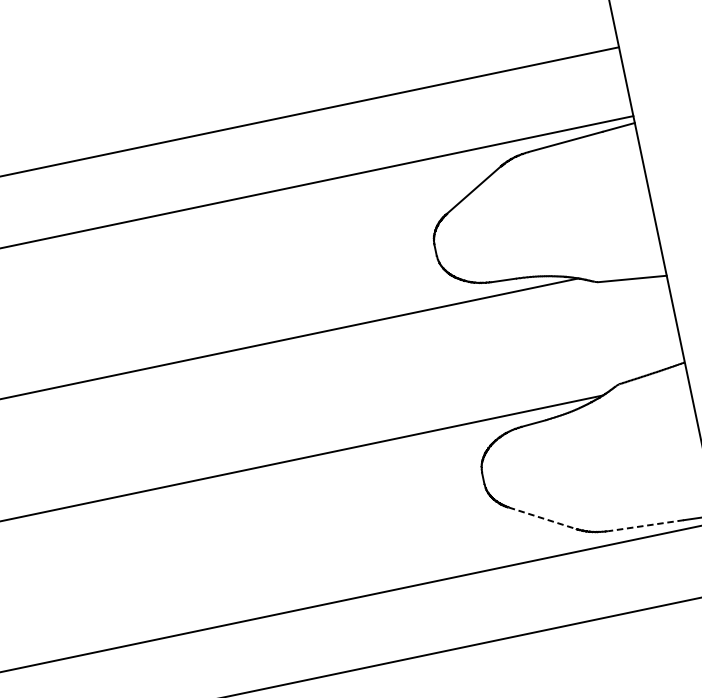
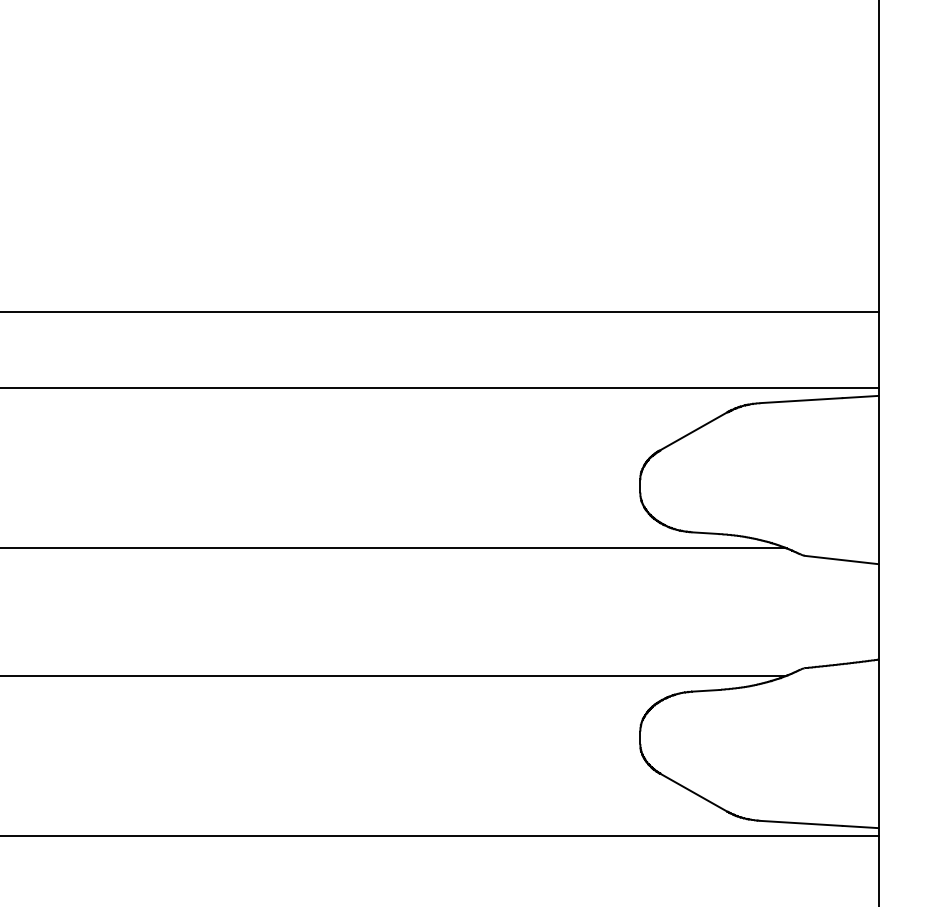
line: (542, 517) -> (694, 792), dashed -> solid
line: (646, 525) -> (801, 823), dashed -> solid

